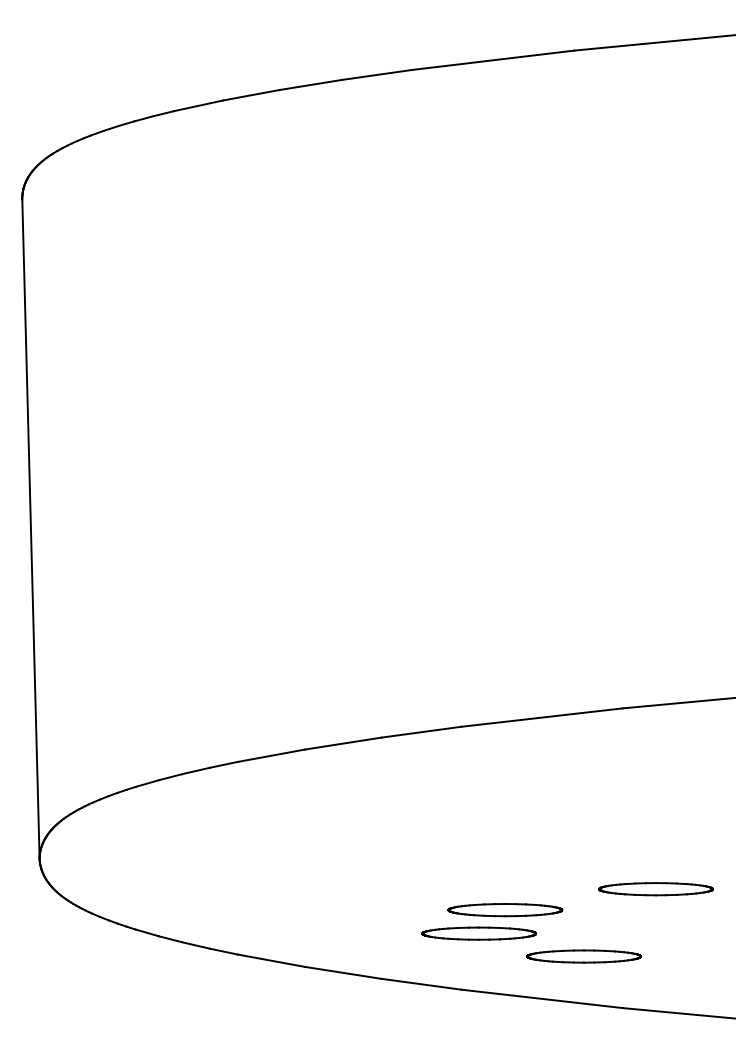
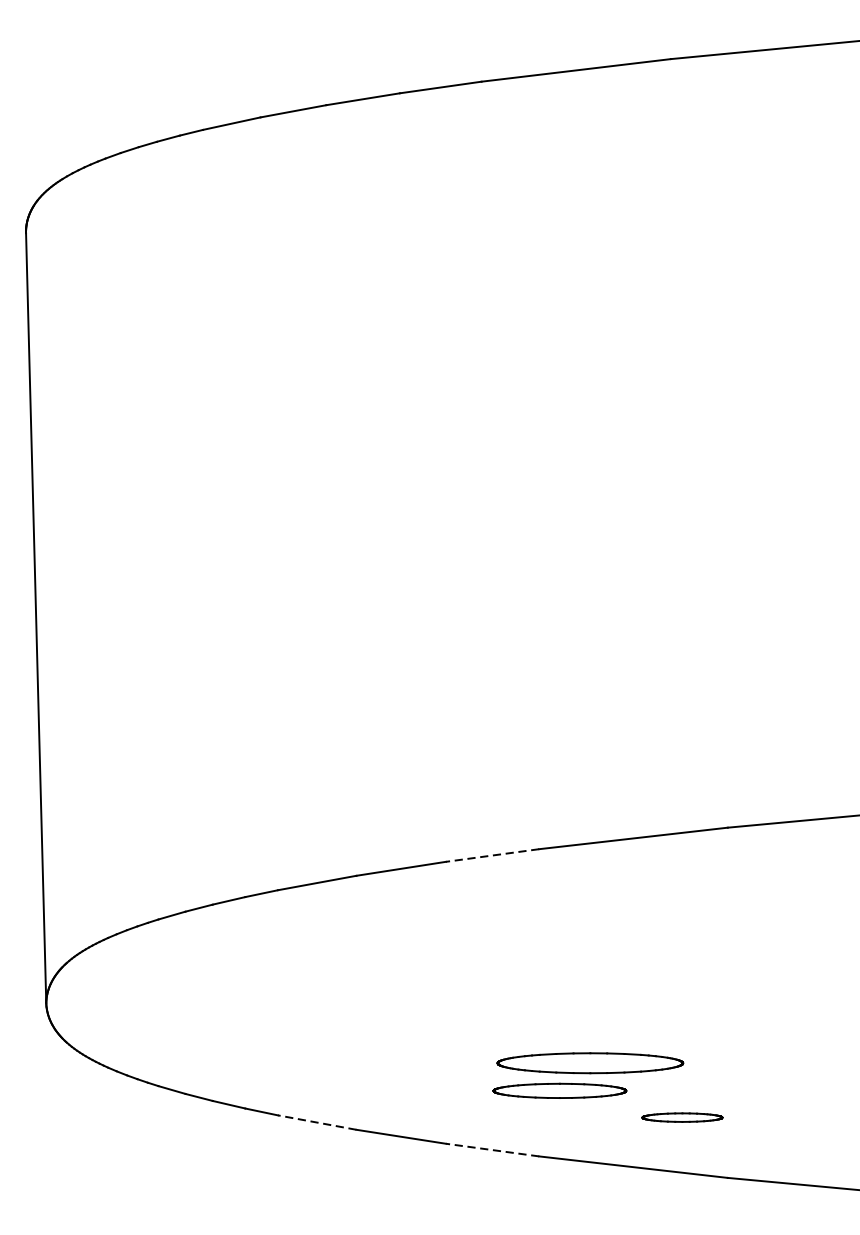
line: (421, 732) -> (492, 855), solid -> dashed
part: (655, 889) -> (765, 1039), removed
part: (505, 910) -> (590, 1063), size x1.4
part: (583, 956) -> (681, 1117), size x0.6
line: (270, 960) -> (316, 1122), solid -> dashed
line: (421, 984) -> (492, 1150), solid -> dashed

